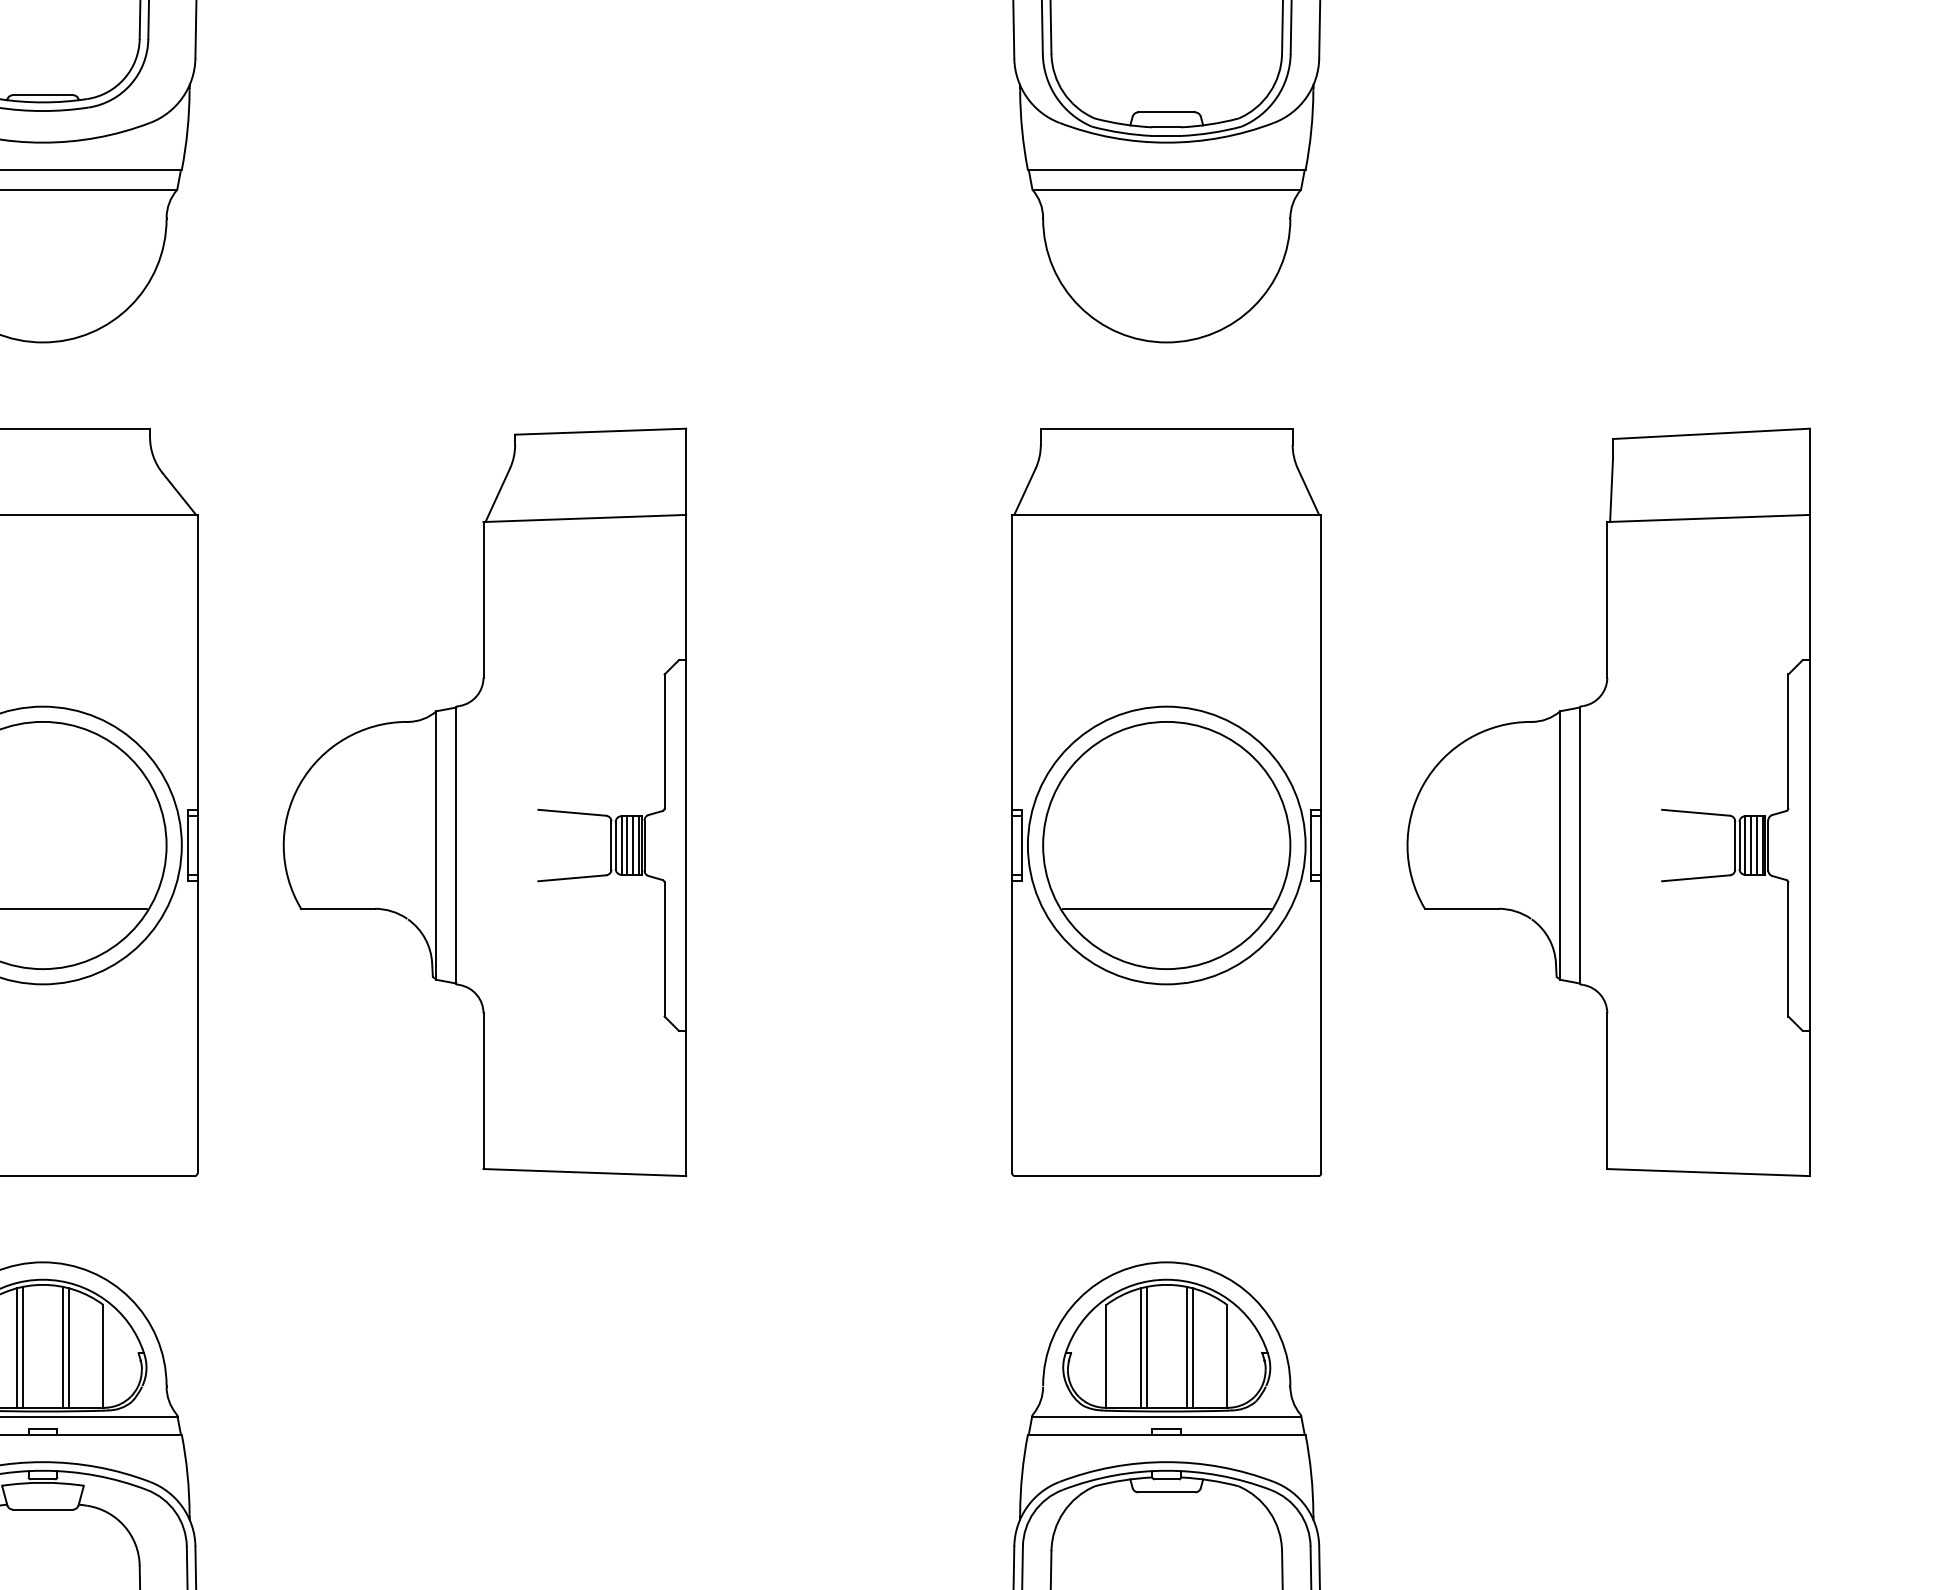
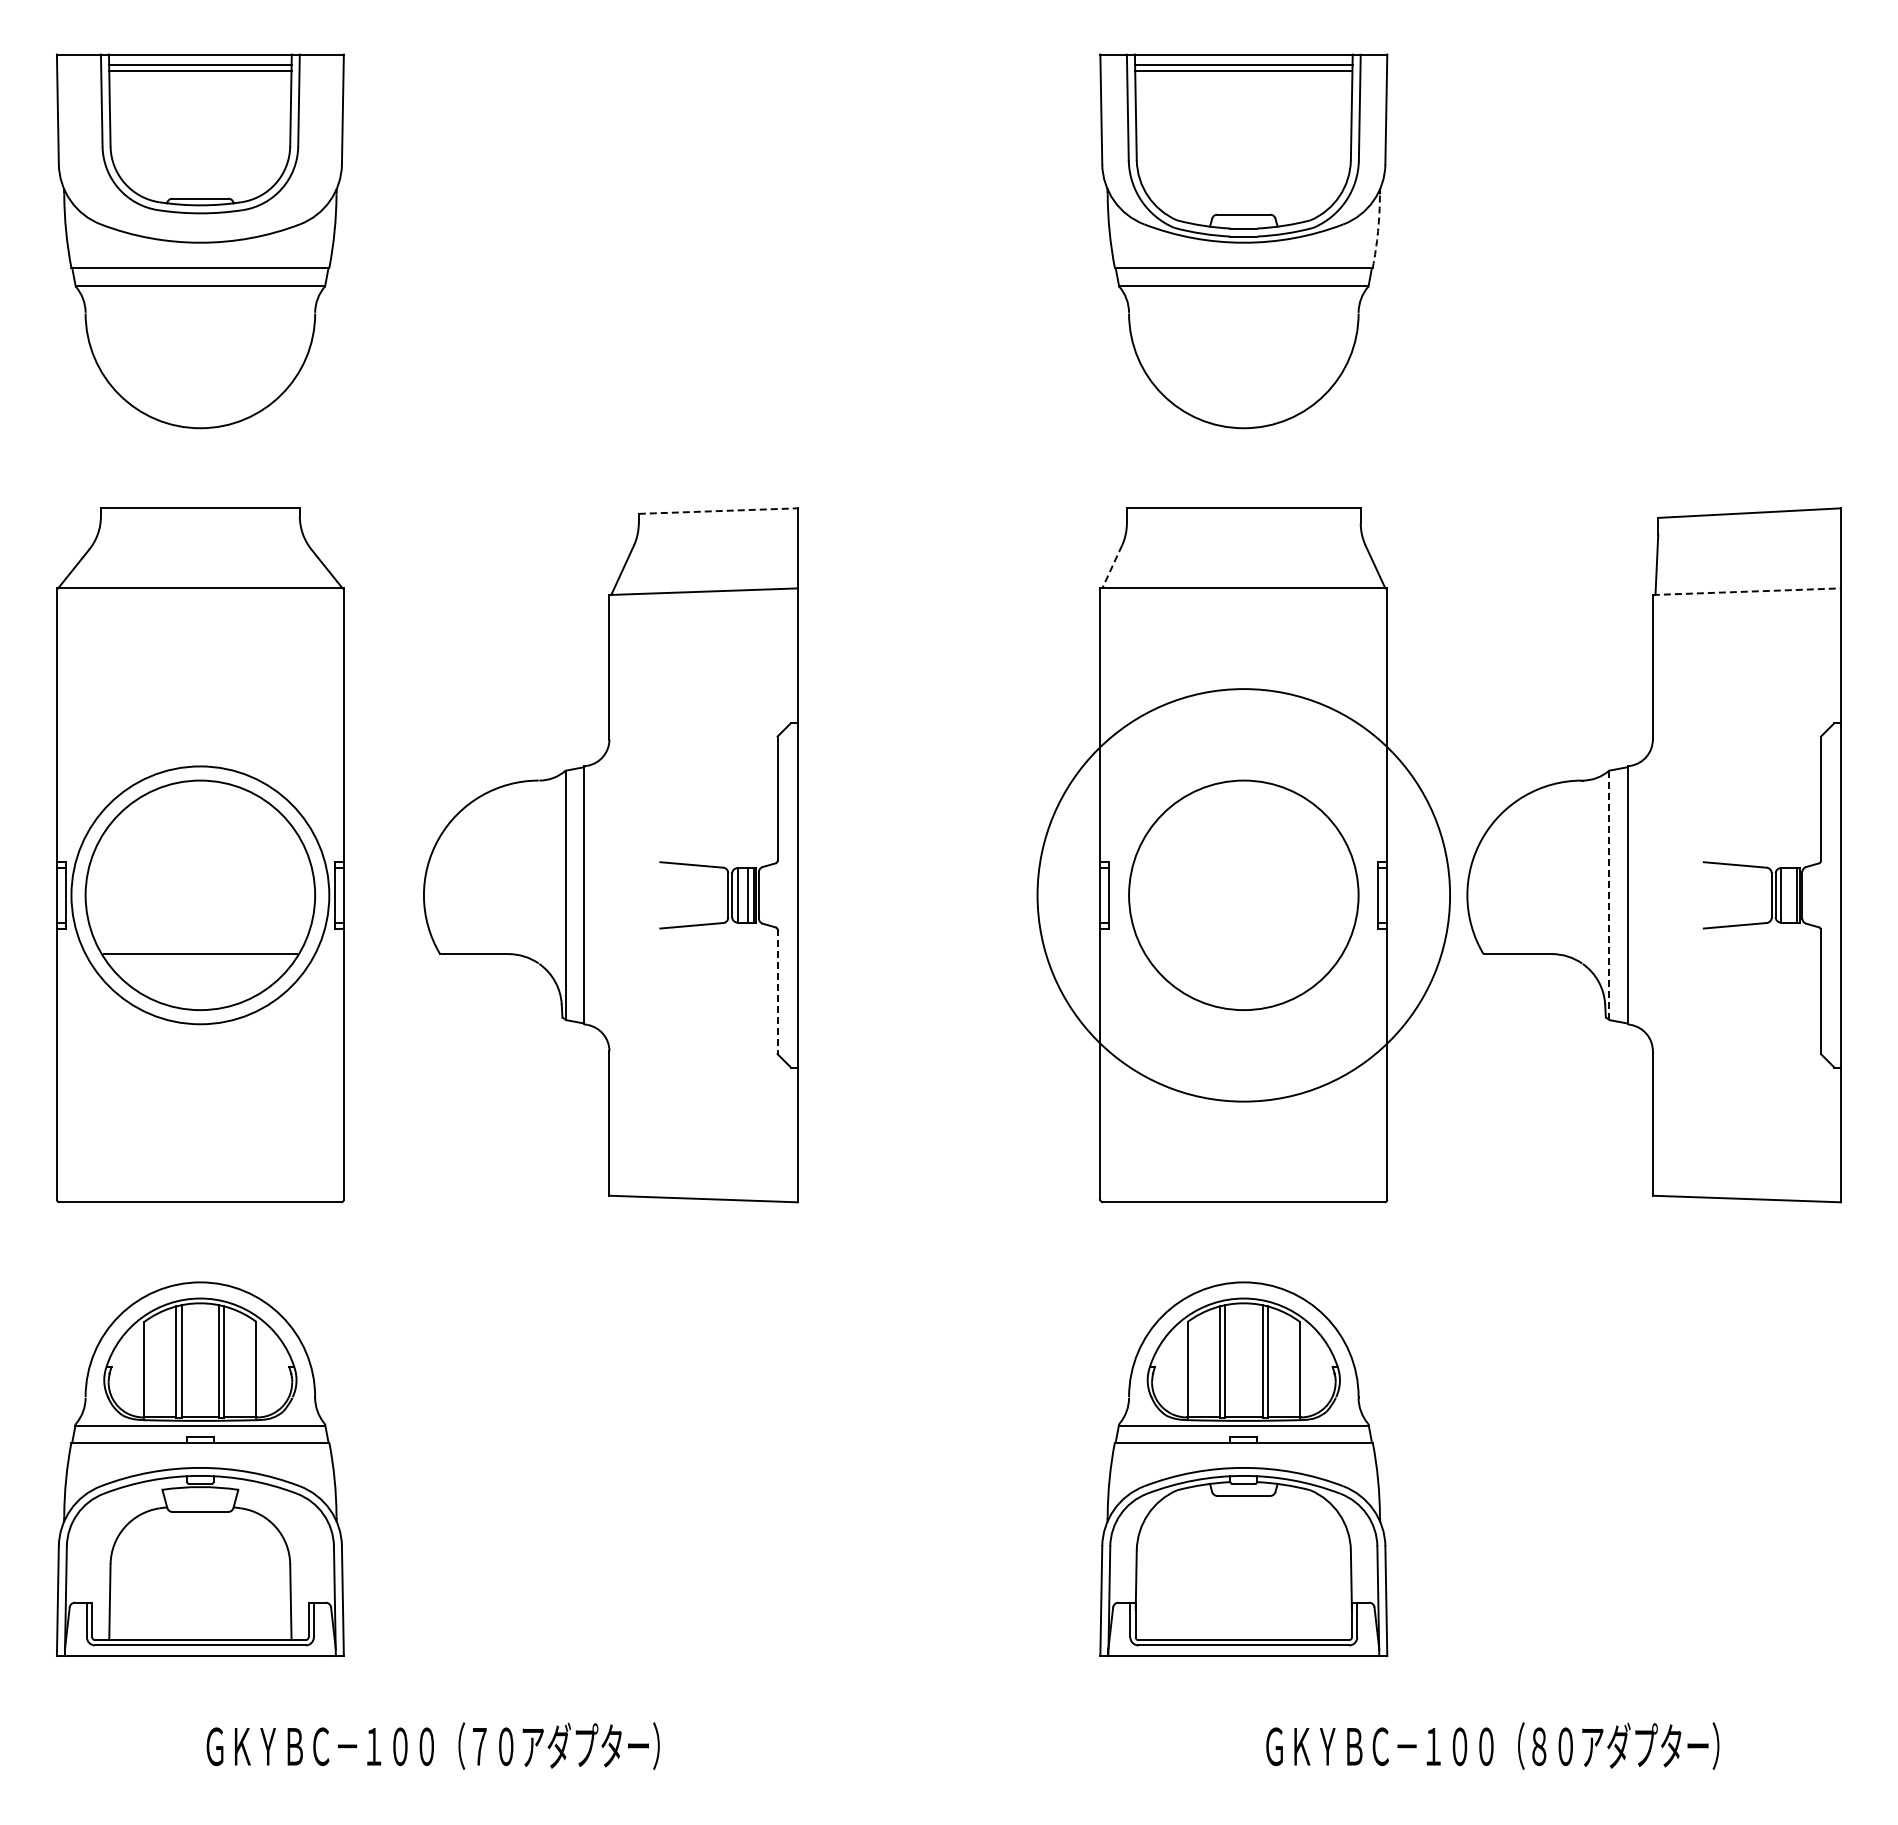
arc: (1311, 130) -> (1378, 231), solid -> dashed
line: (600, 432) -> (718, 511), solid -> dashed
line: (1025, 492) -> (1112, 567), solid -> dashed
line: (1709, 518) -> (1747, 591), solid -> dashed
line: (626, 845) -> (742, 895), removed
circle: (1166, 845) -> (1243, 895), size x1.6
line: (1560, 845) -> (1609, 895), solid -> dashed
line: (1751, 845) -> (1786, 895), removed
line: (1756, 845) -> (1791, 895), removed
line: (1166, 909) -> (1243, 954), removed
line: (664, 950) -> (777, 992), solid -> dashed

